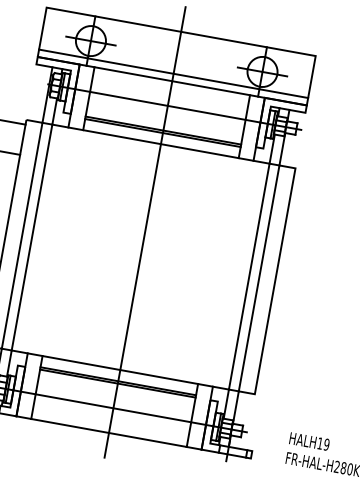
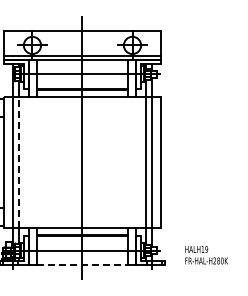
line: (32, 237) -> (19, 162), solid -> dashed
line: (109, 432) -> (82, 264), solid -> dashed

